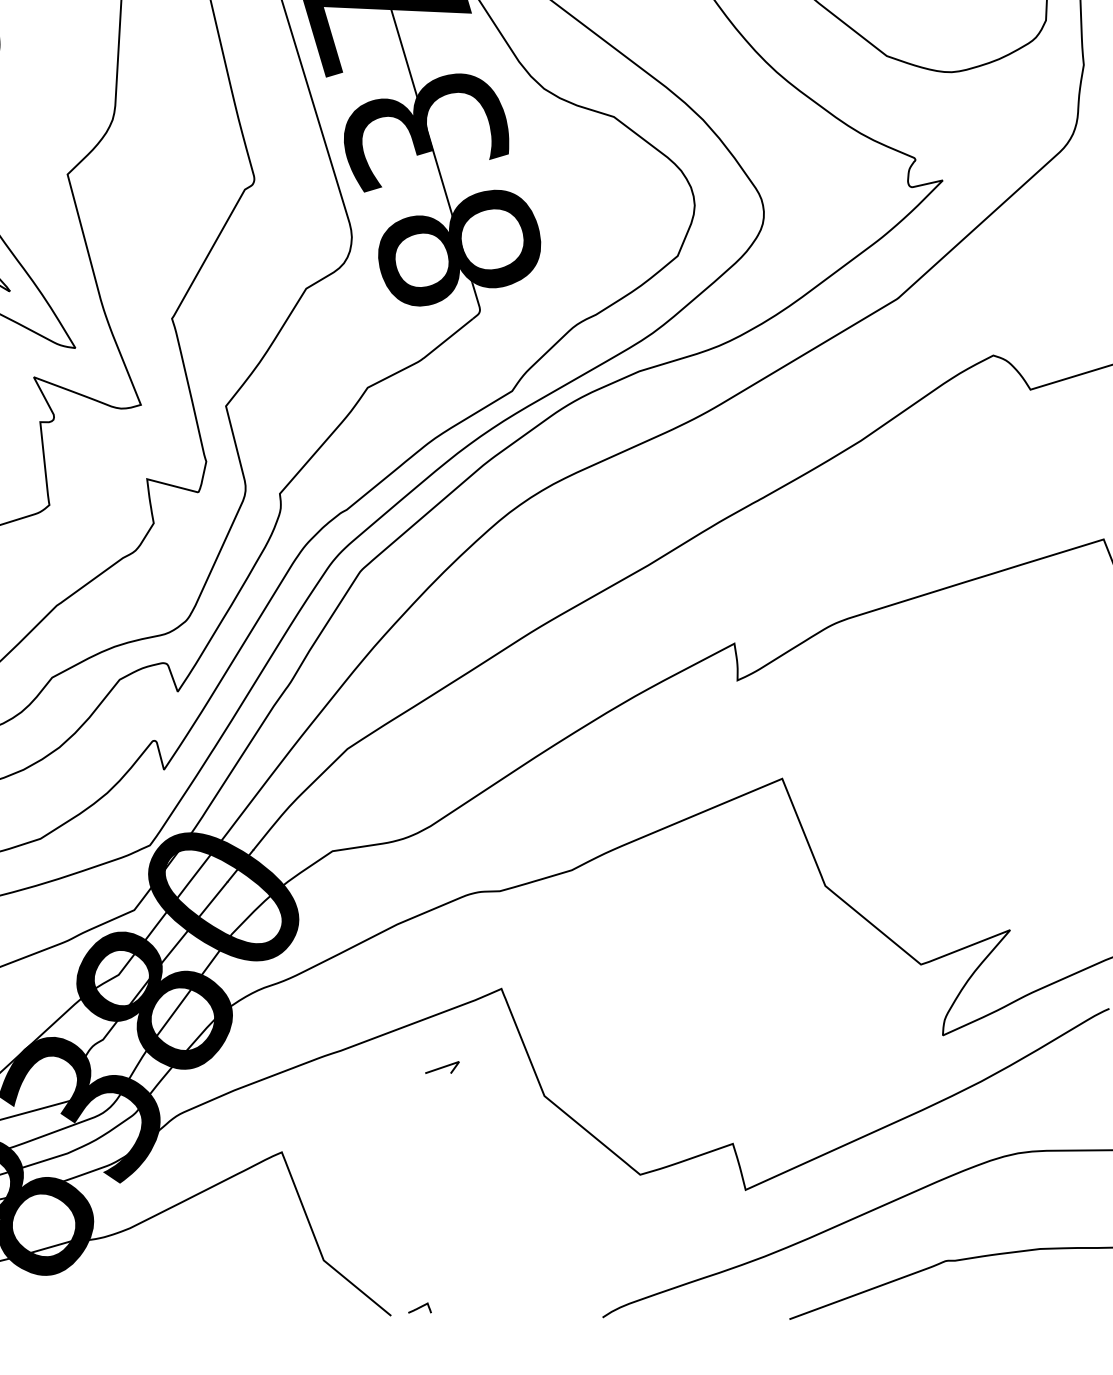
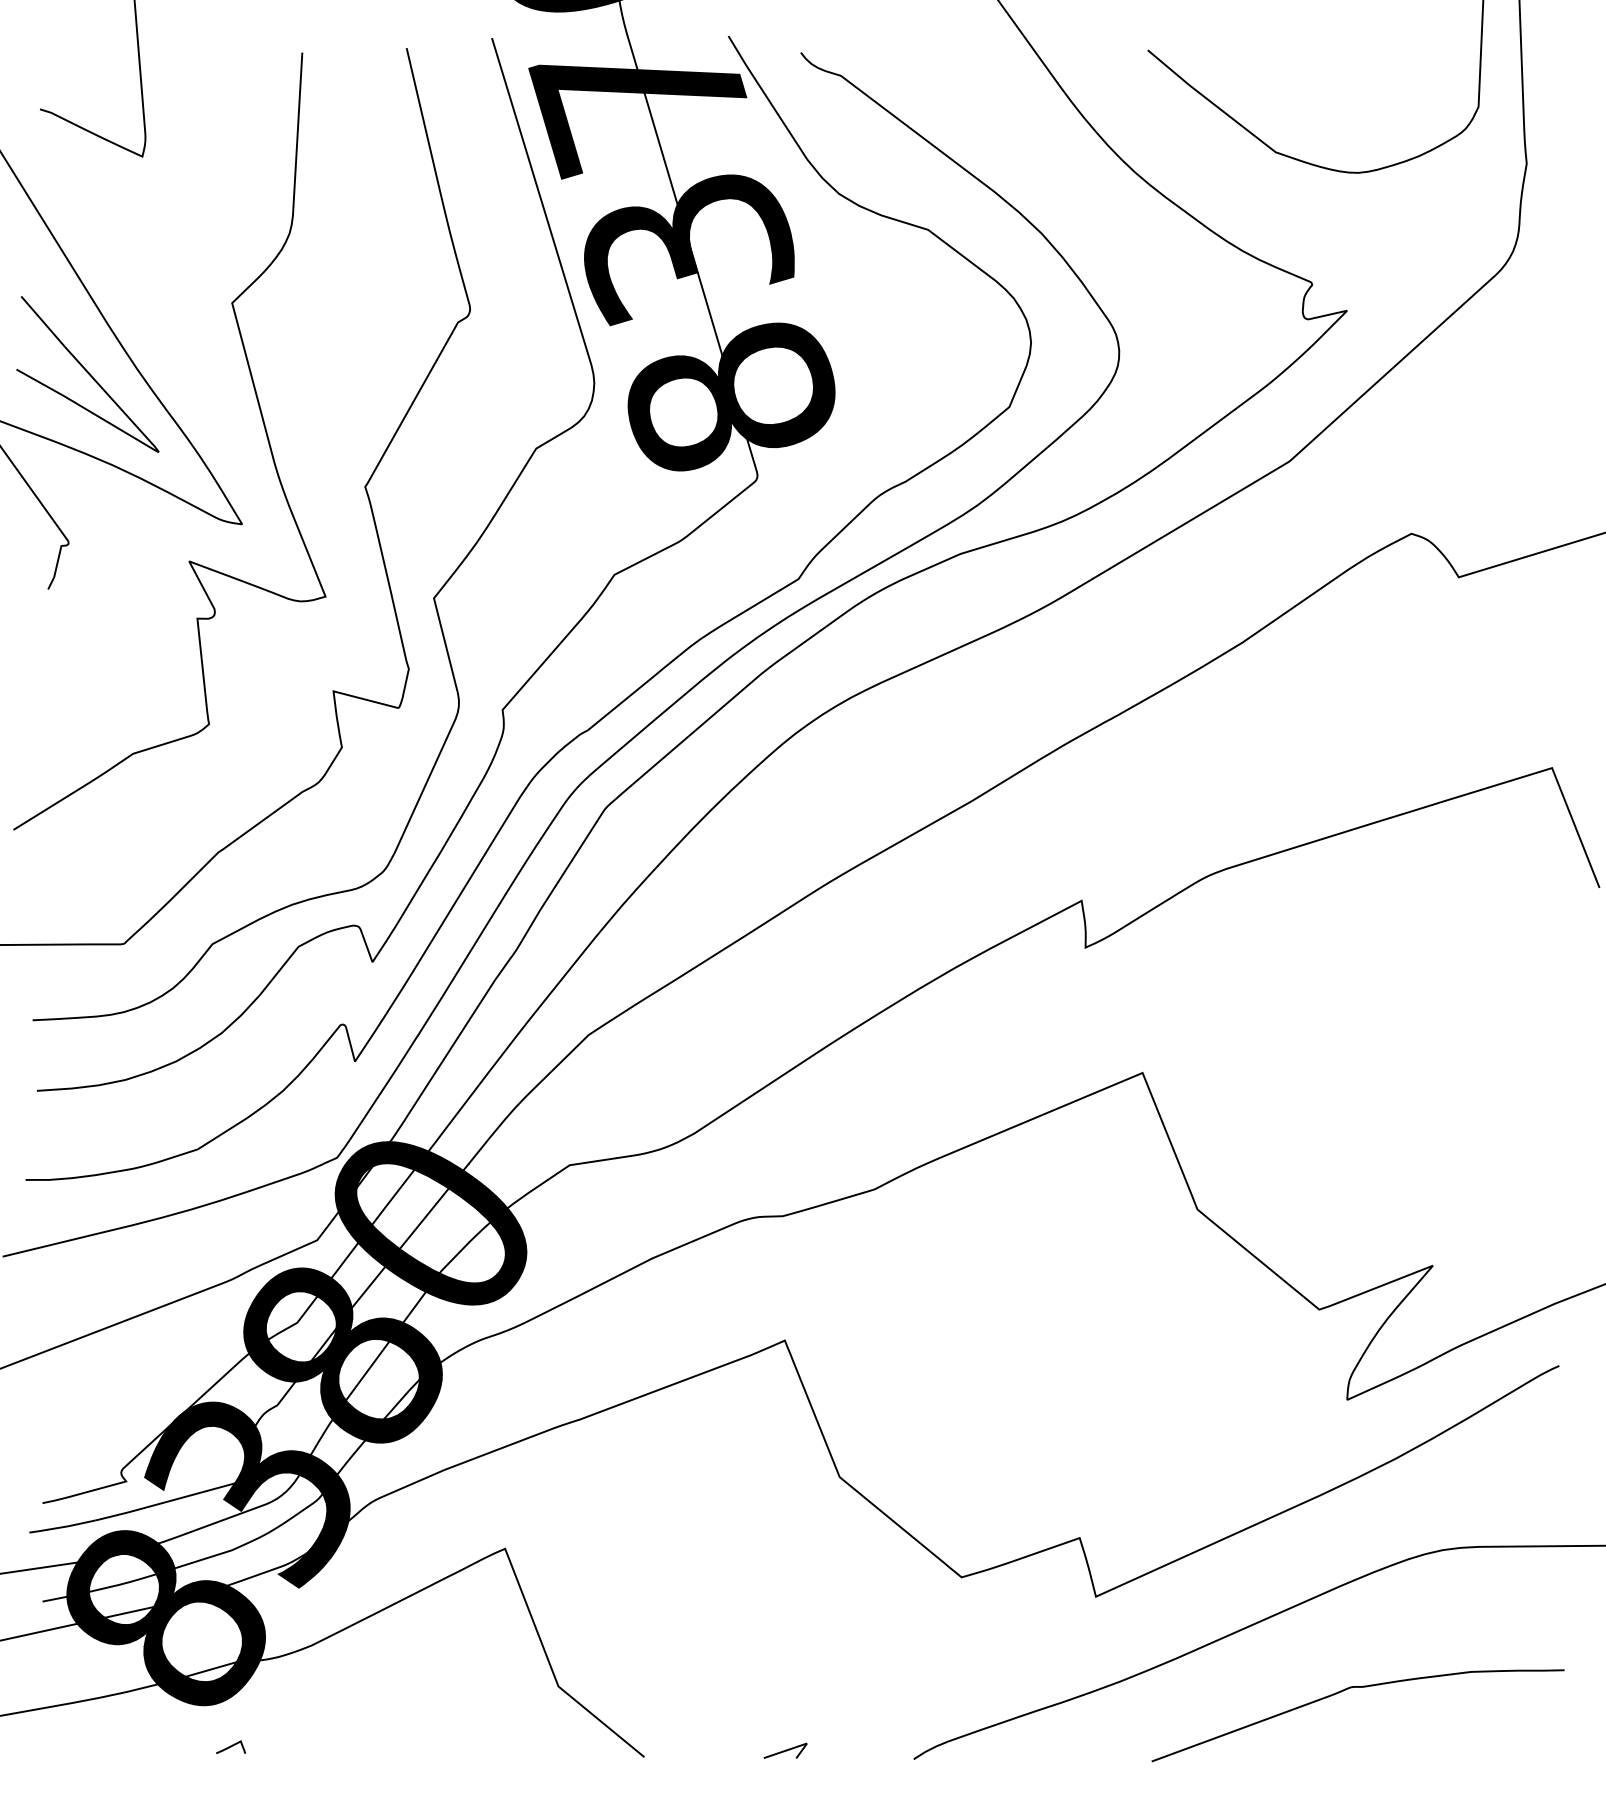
line: (442, 1067) -> (785, 1750), moved
curve: (420, 1307) -> (231, 1746), moved

